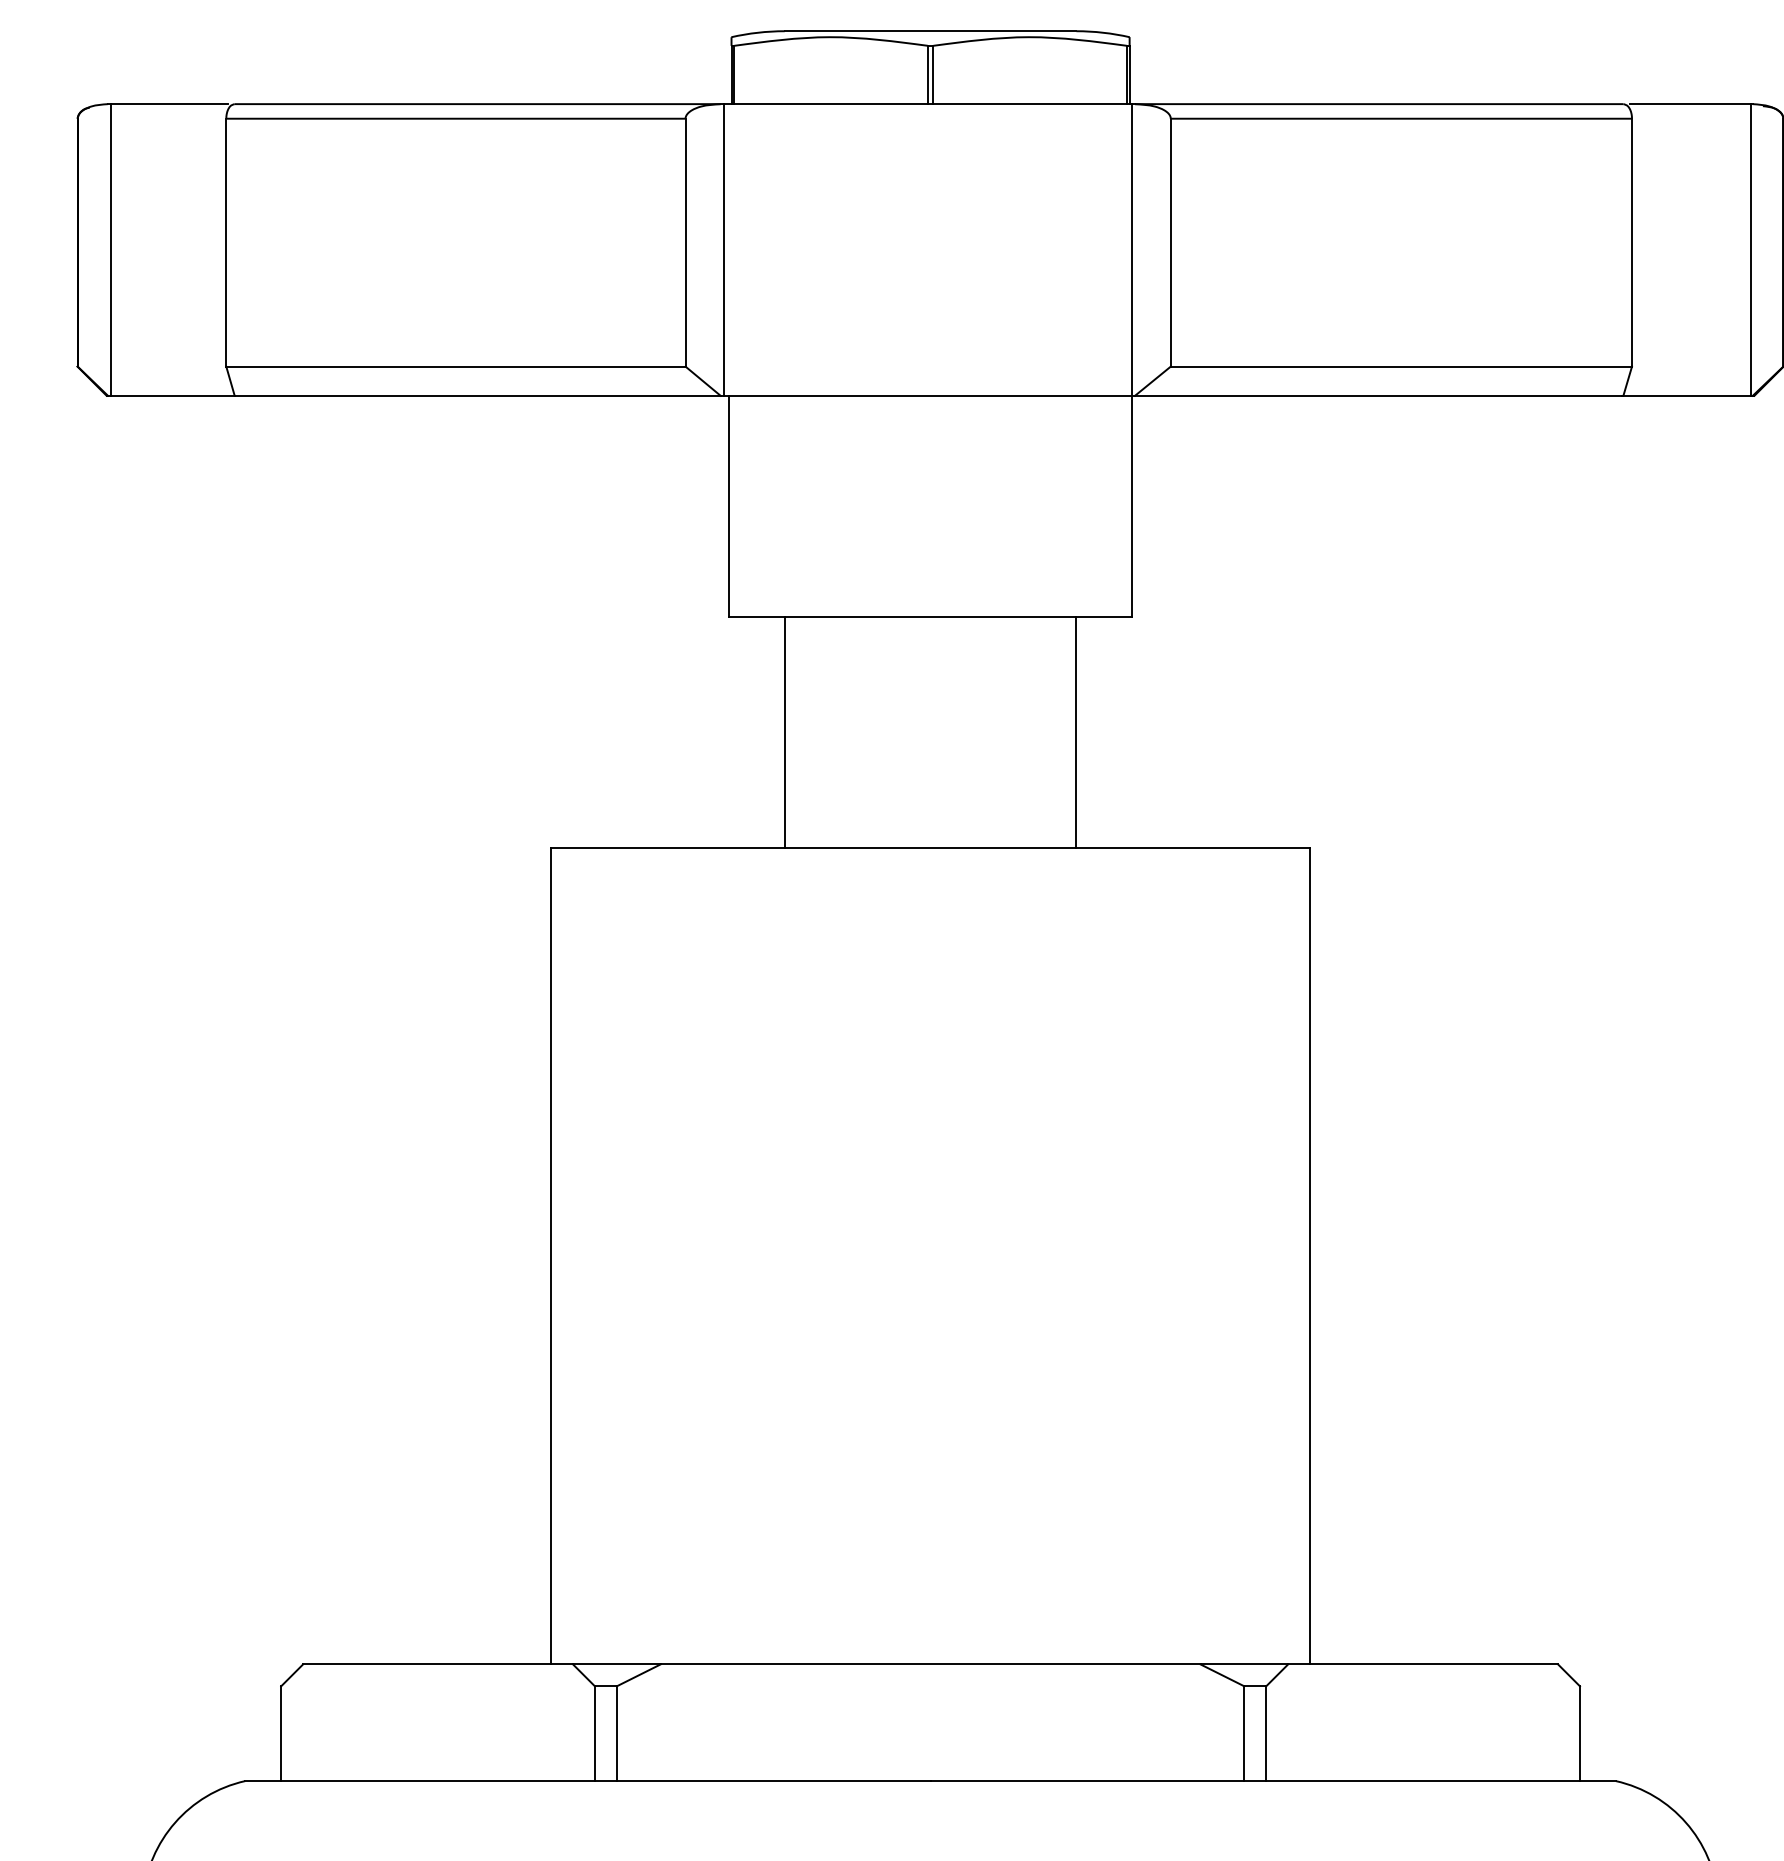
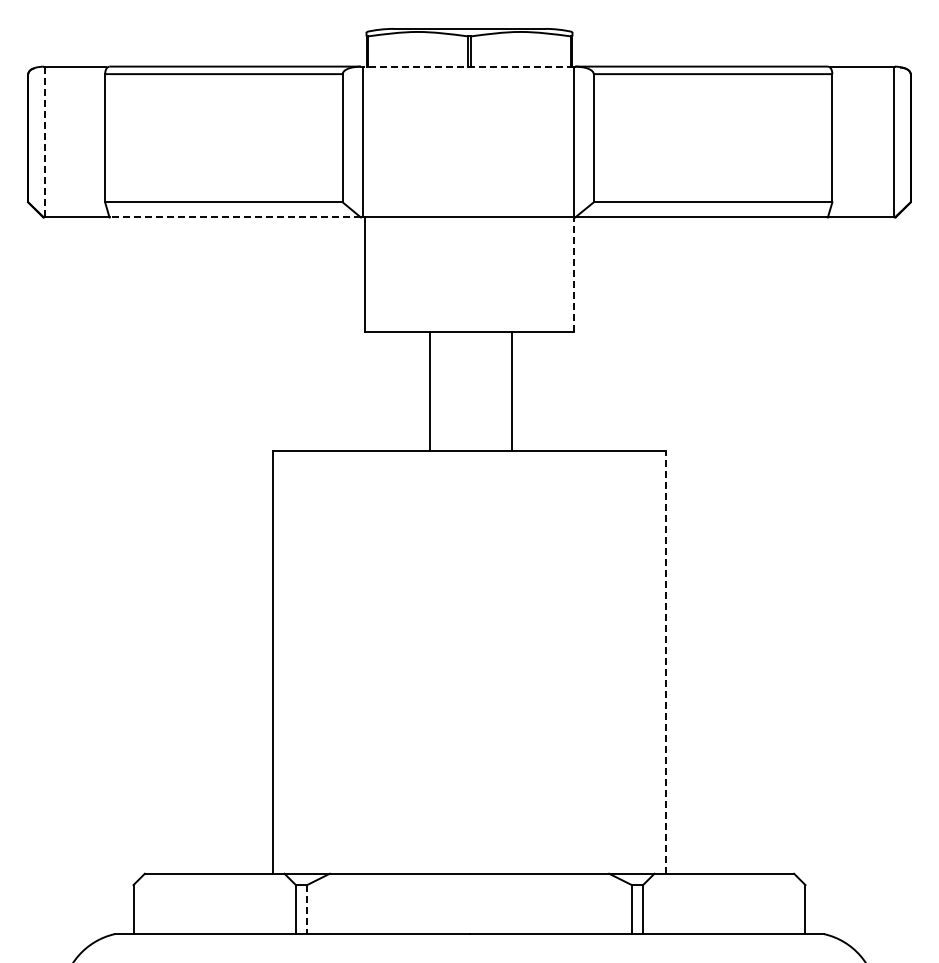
line: (928, 103) -> (468, 66), solid -> dashed
line: (110, 250) -> (45, 142), solid -> dashed
line: (478, 395) -> (235, 217), solid -> dashed
line: (1131, 506) -> (573, 274), solid -> dashed
line: (785, 732) -> (430, 391), moved
line: (1075, 732) -> (511, 391), moved
line: (1309, 1256) -> (665, 662), solid -> dashed
line: (617, 1733) -> (307, 909), solid -> dashed

